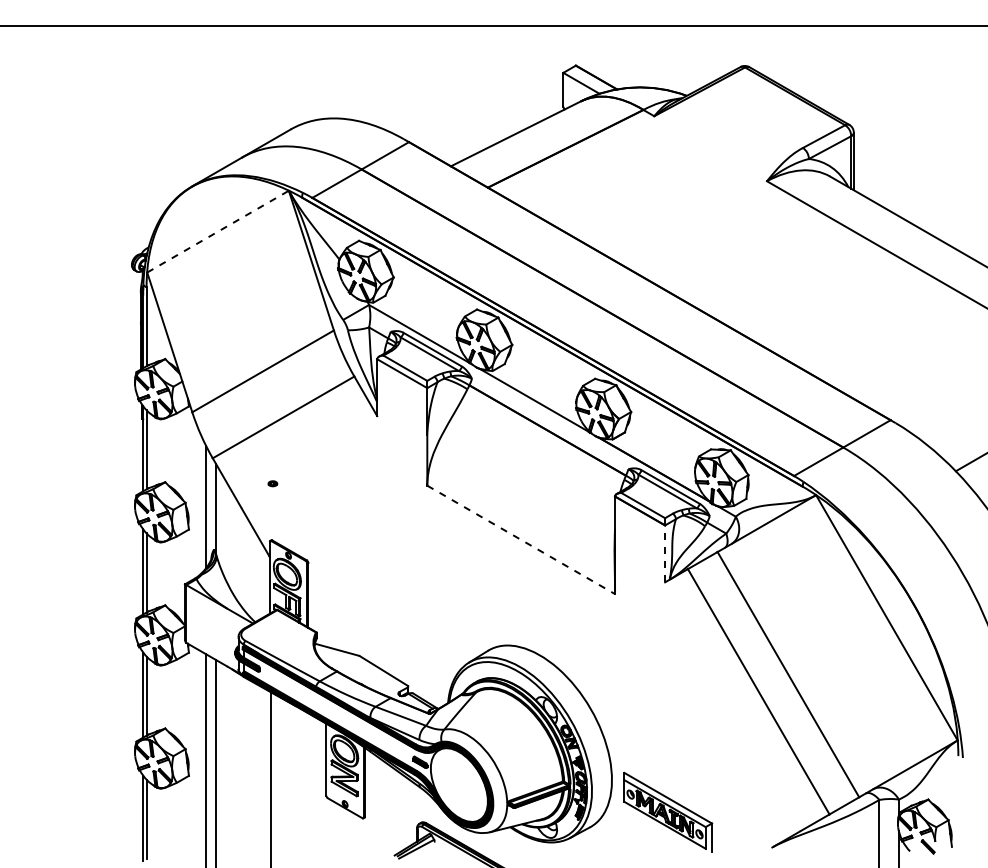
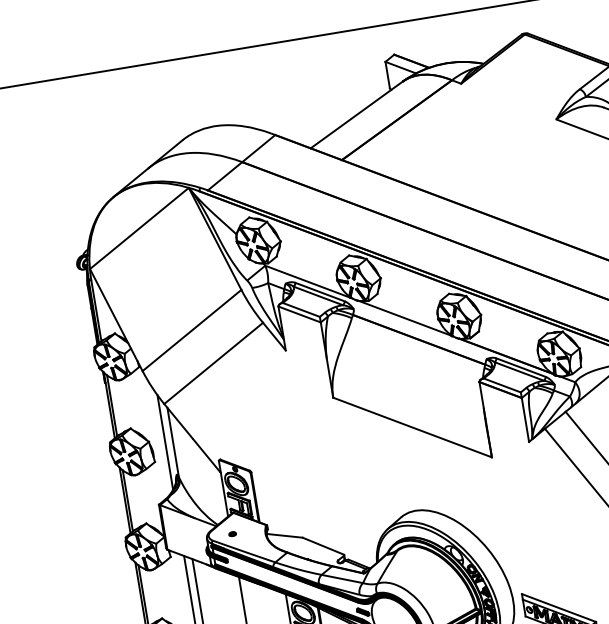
line: (218, 231) -> (139, 228), dashed -> solid
part: (272, 483) -> (232, 533), moved
line: (521, 540) -> (412, 427), dashed -> solid
line: (665, 553) -> (525, 419), dashed -> solid

